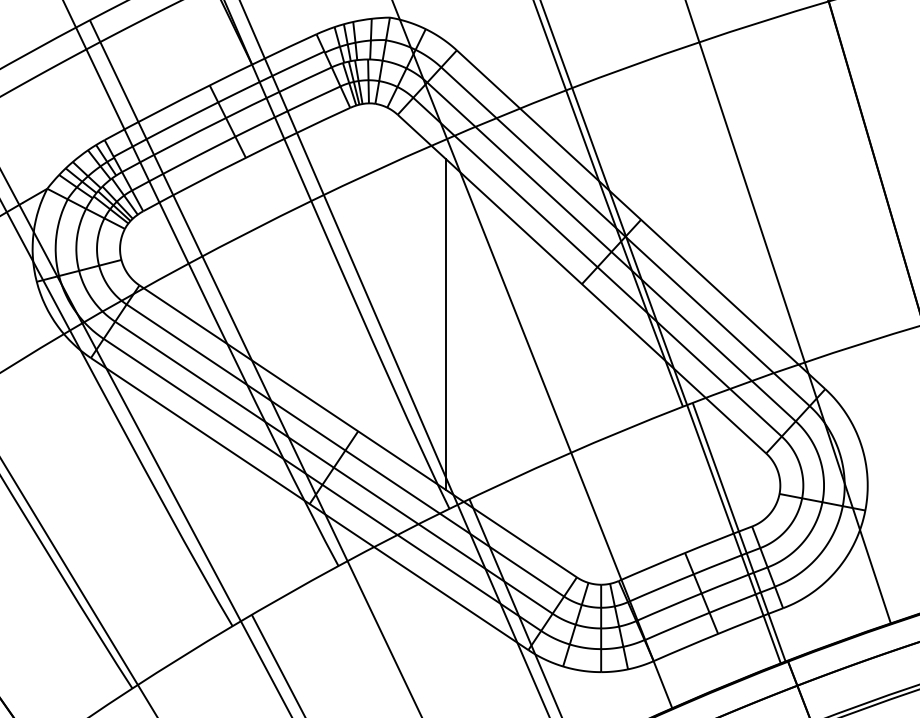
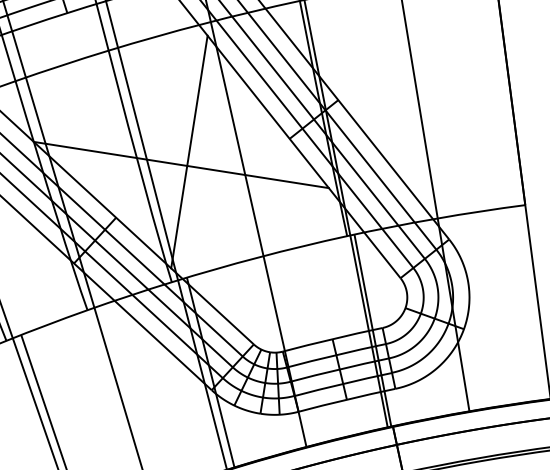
line: (437, 344) -> (181, 165), added

